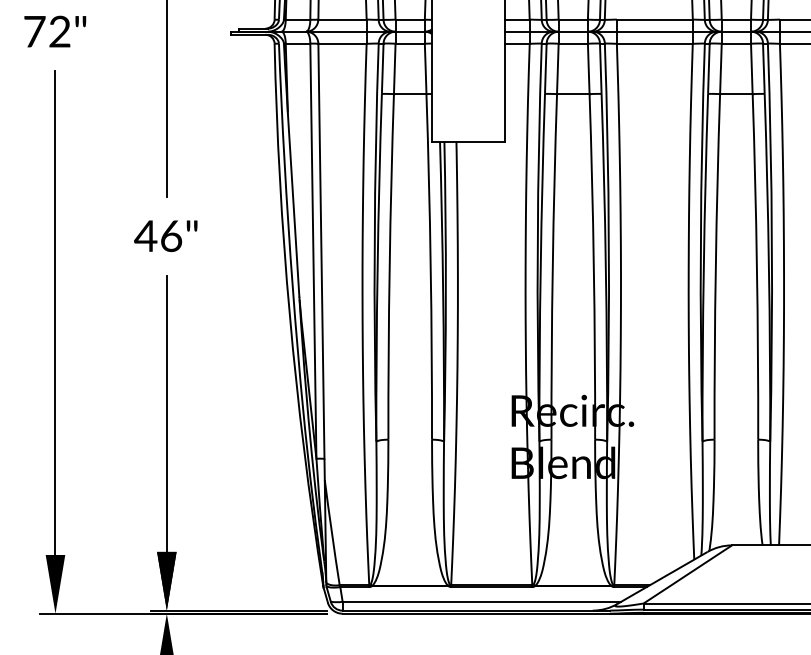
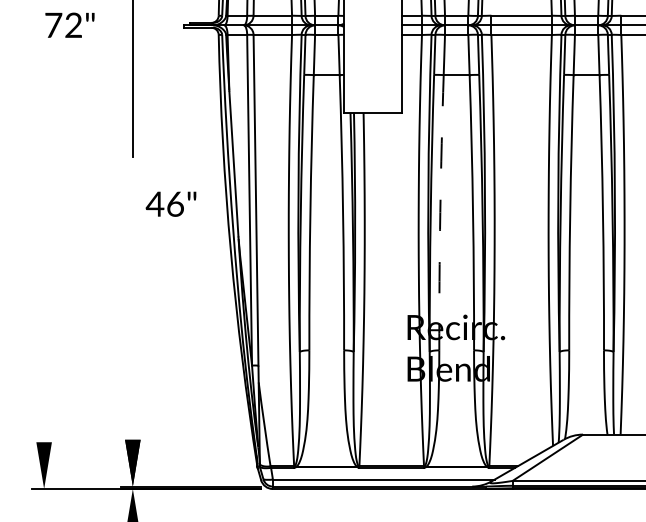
text: (54, 30) -> (69, 24), moved
text: (165, 235) -> (170, 203), moved
arc: (552, 266) -> (440, 212), solid -> dashed
line: (55, 313) -> (44, 249), removed
line: (166, 413) -> (132, 329), removed

